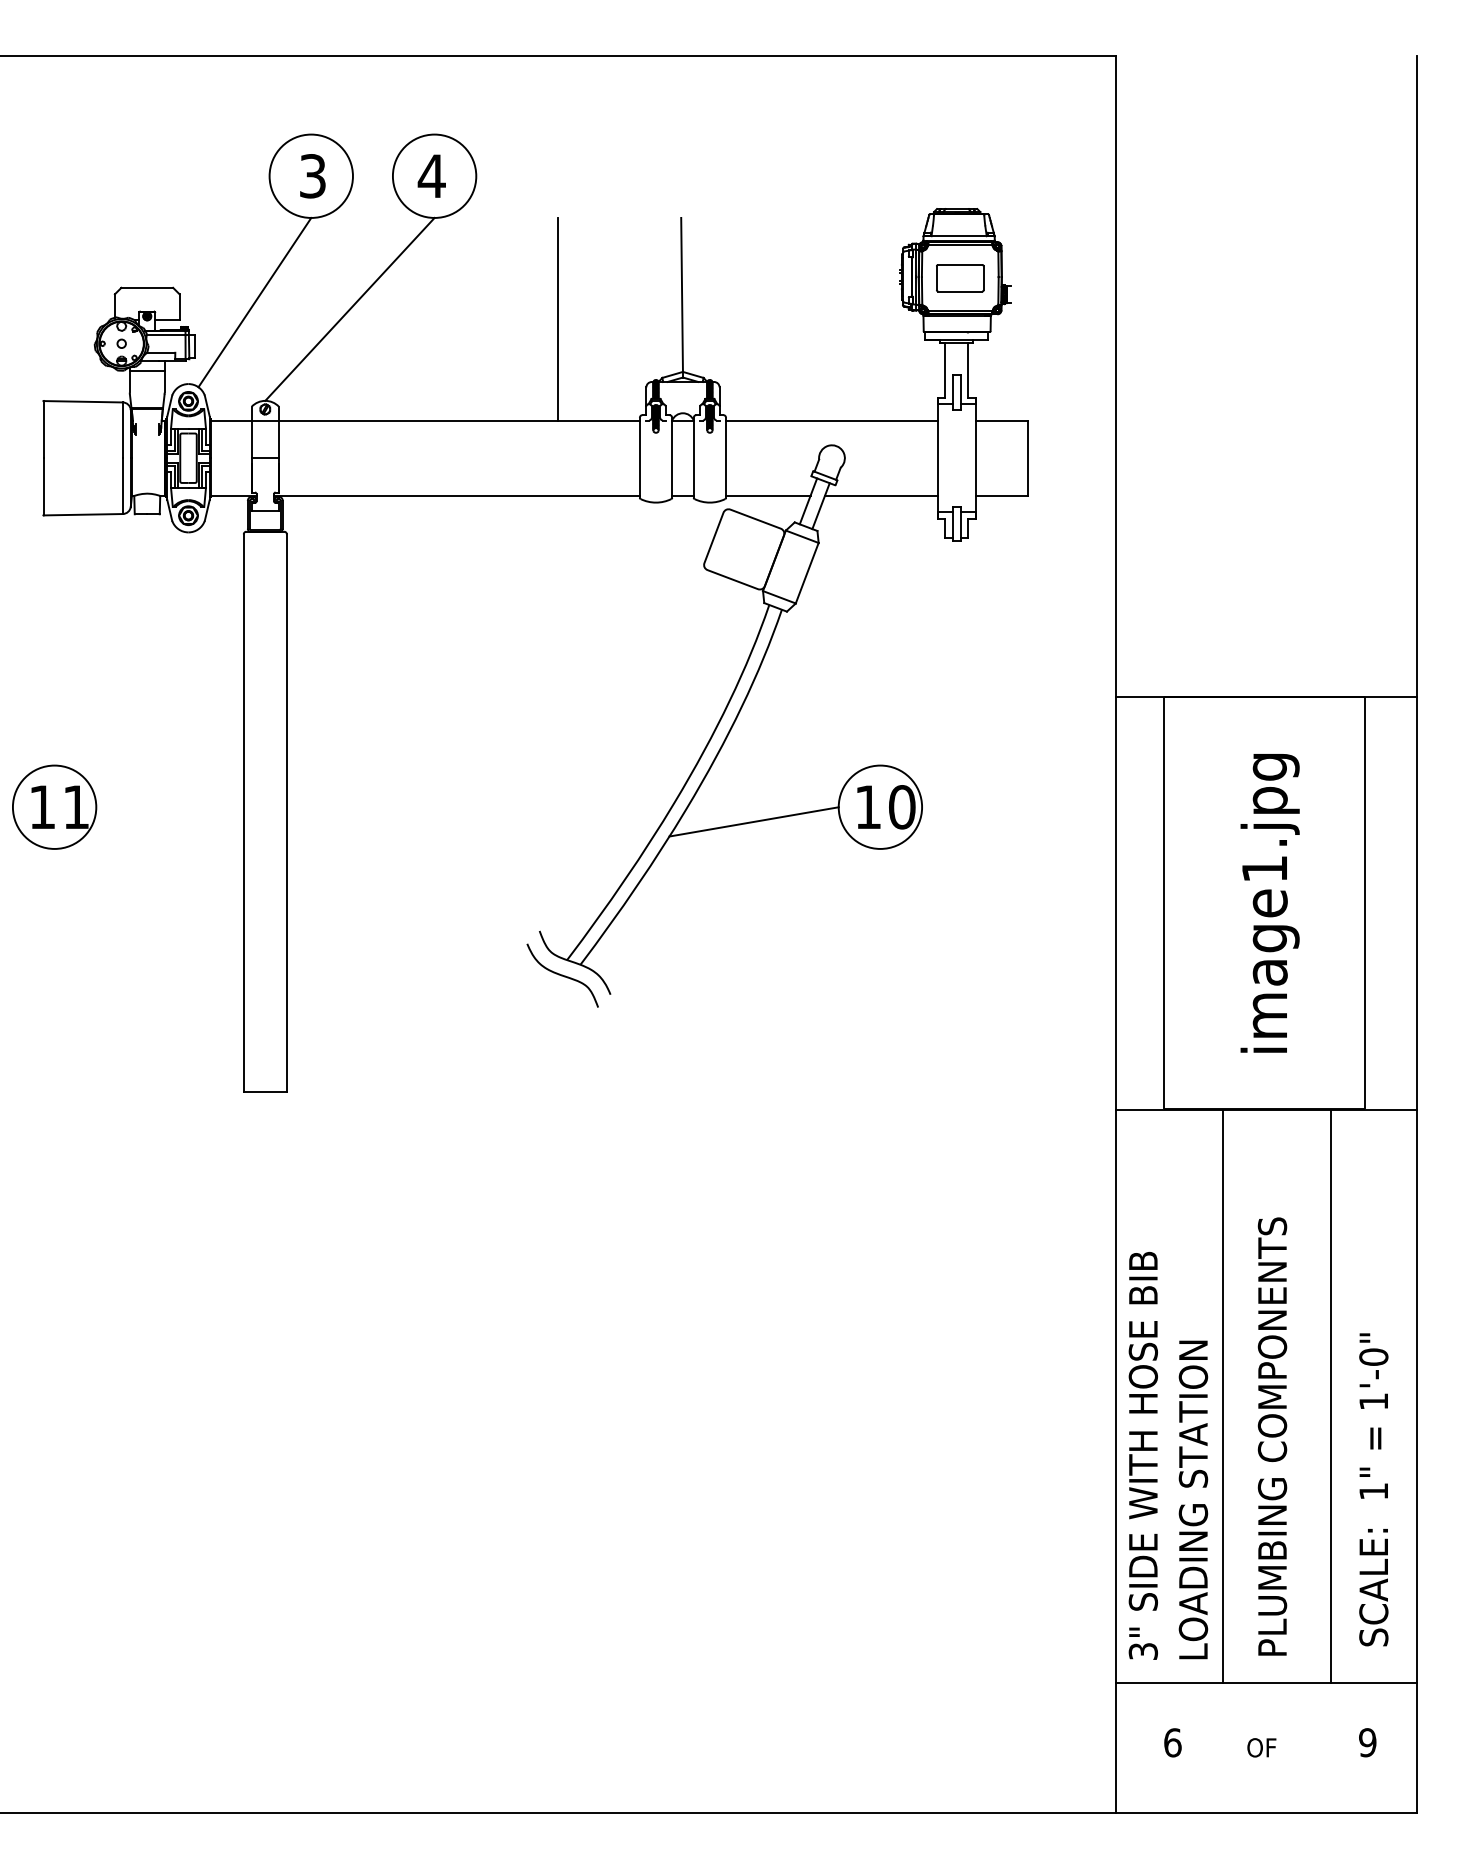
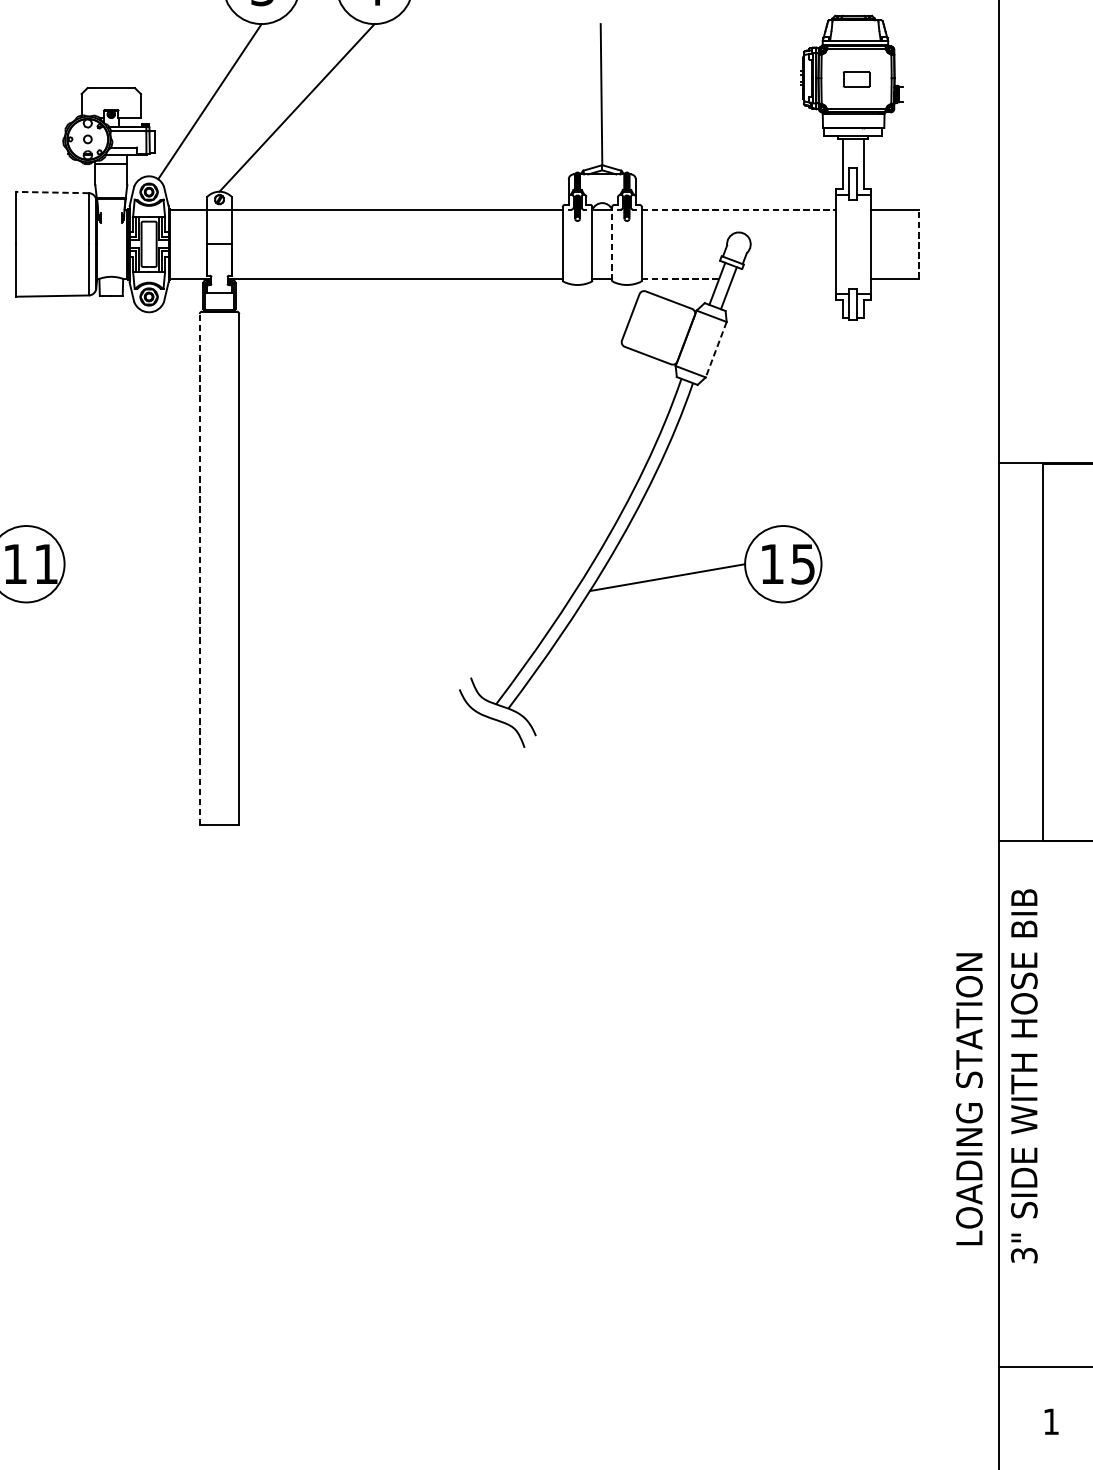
part: (960, 278) -> (856, 79), size x0.6
line: (557, 318) -> (487, 116), removed
line: (83, 401) -> (52, 192), solid -> dashed
line: (831, 420) -> (738, 209), solid -> dashed
line: (1028, 458) -> (919, 244), solid -> dashed
line: (693, 459) -> (611, 245), solid -> dashed
line: (768, 495) -> (680, 278), solid -> dashed
line: (880, 495) -> (783, 278), removed
line: (807, 573) -> (716, 349), solid -> dashed
text: (902, 807) -> (803, 564), 10 -> 15
line: (243, 813) -> (199, 569), solid -> dashed
text: (1142, 1455) -> (1023, 1075), moved
text: (1193, 1499) -> (969, 1098), moved
text: (1172, 1742) -> (1051, 1421), 6 -> 1

